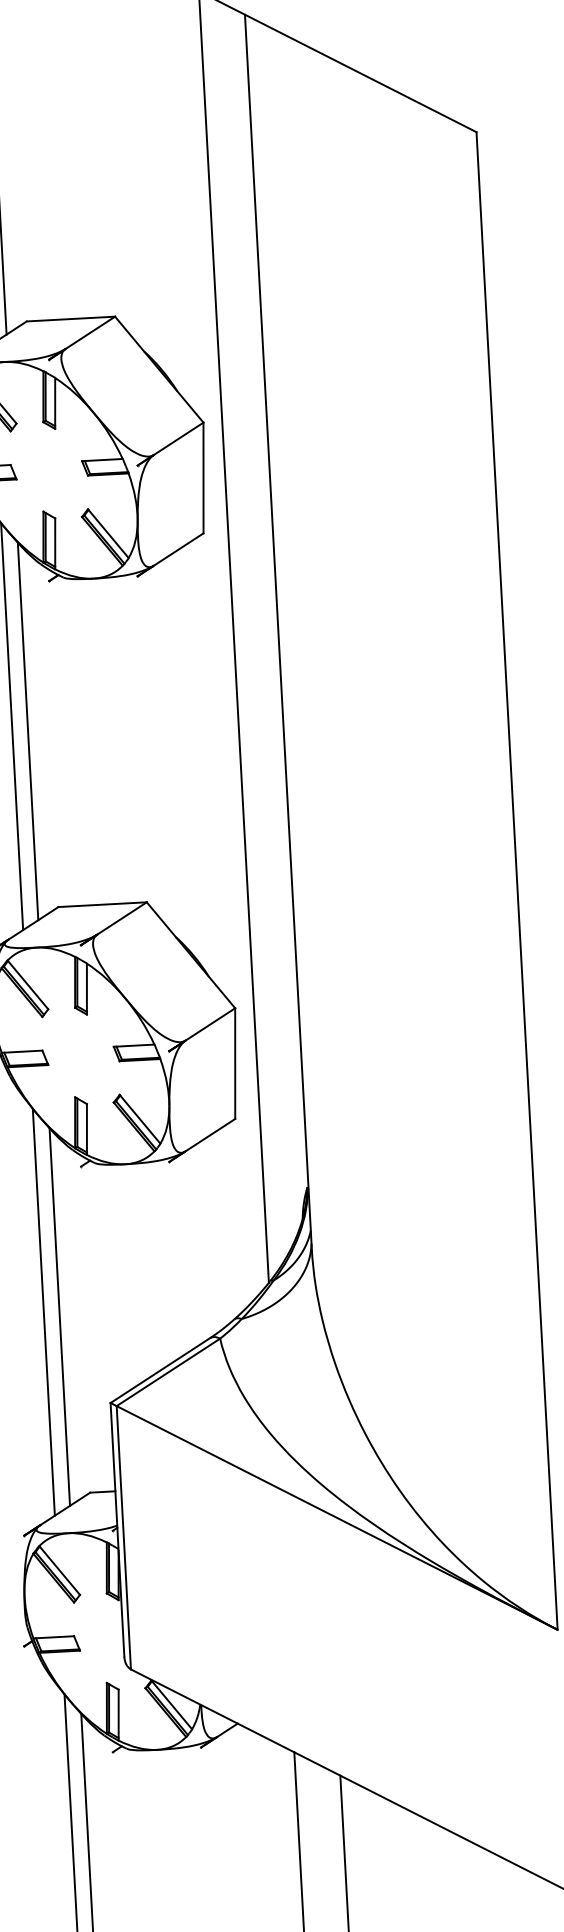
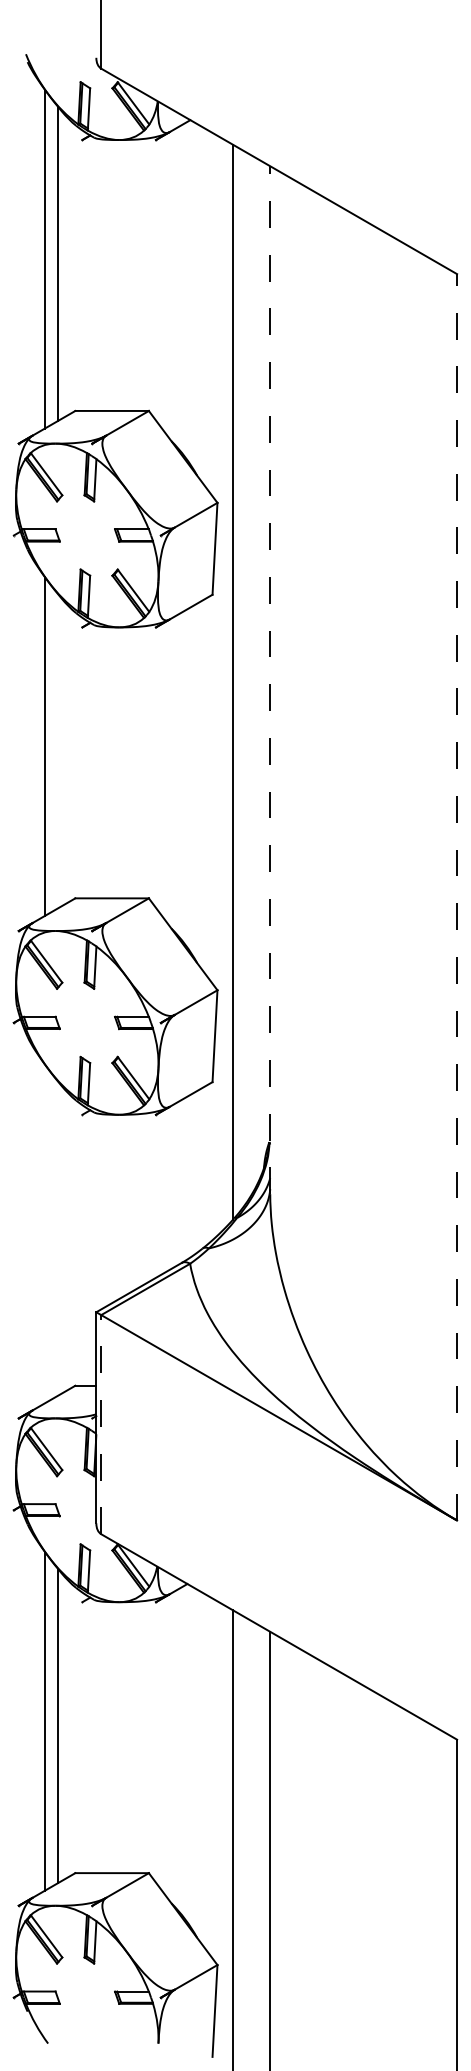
line: (278, 632) -> (270, 680), solid -> dashed
line: (28, 731) -> (58, 751), removed
line: (517, 879) -> (457, 896), solid -> dashed
line: (44, 1311) -> (45, 1233), removed
line: (60, 1316) -> (58, 1238), removed
line: (124, 1537) -> (101, 1424), solid -> dashed

